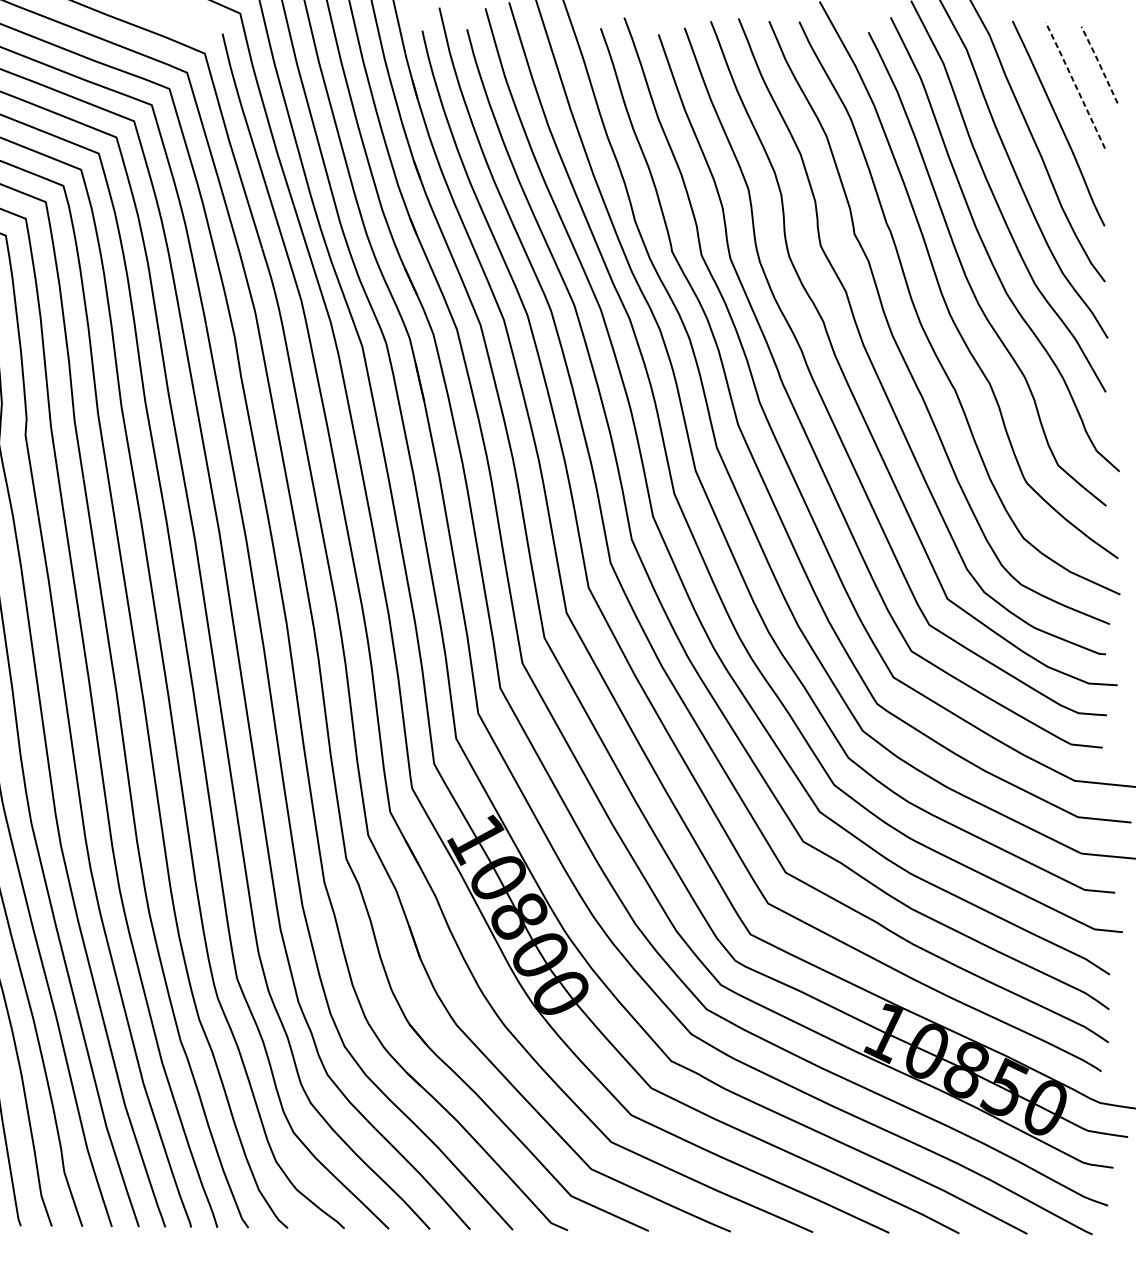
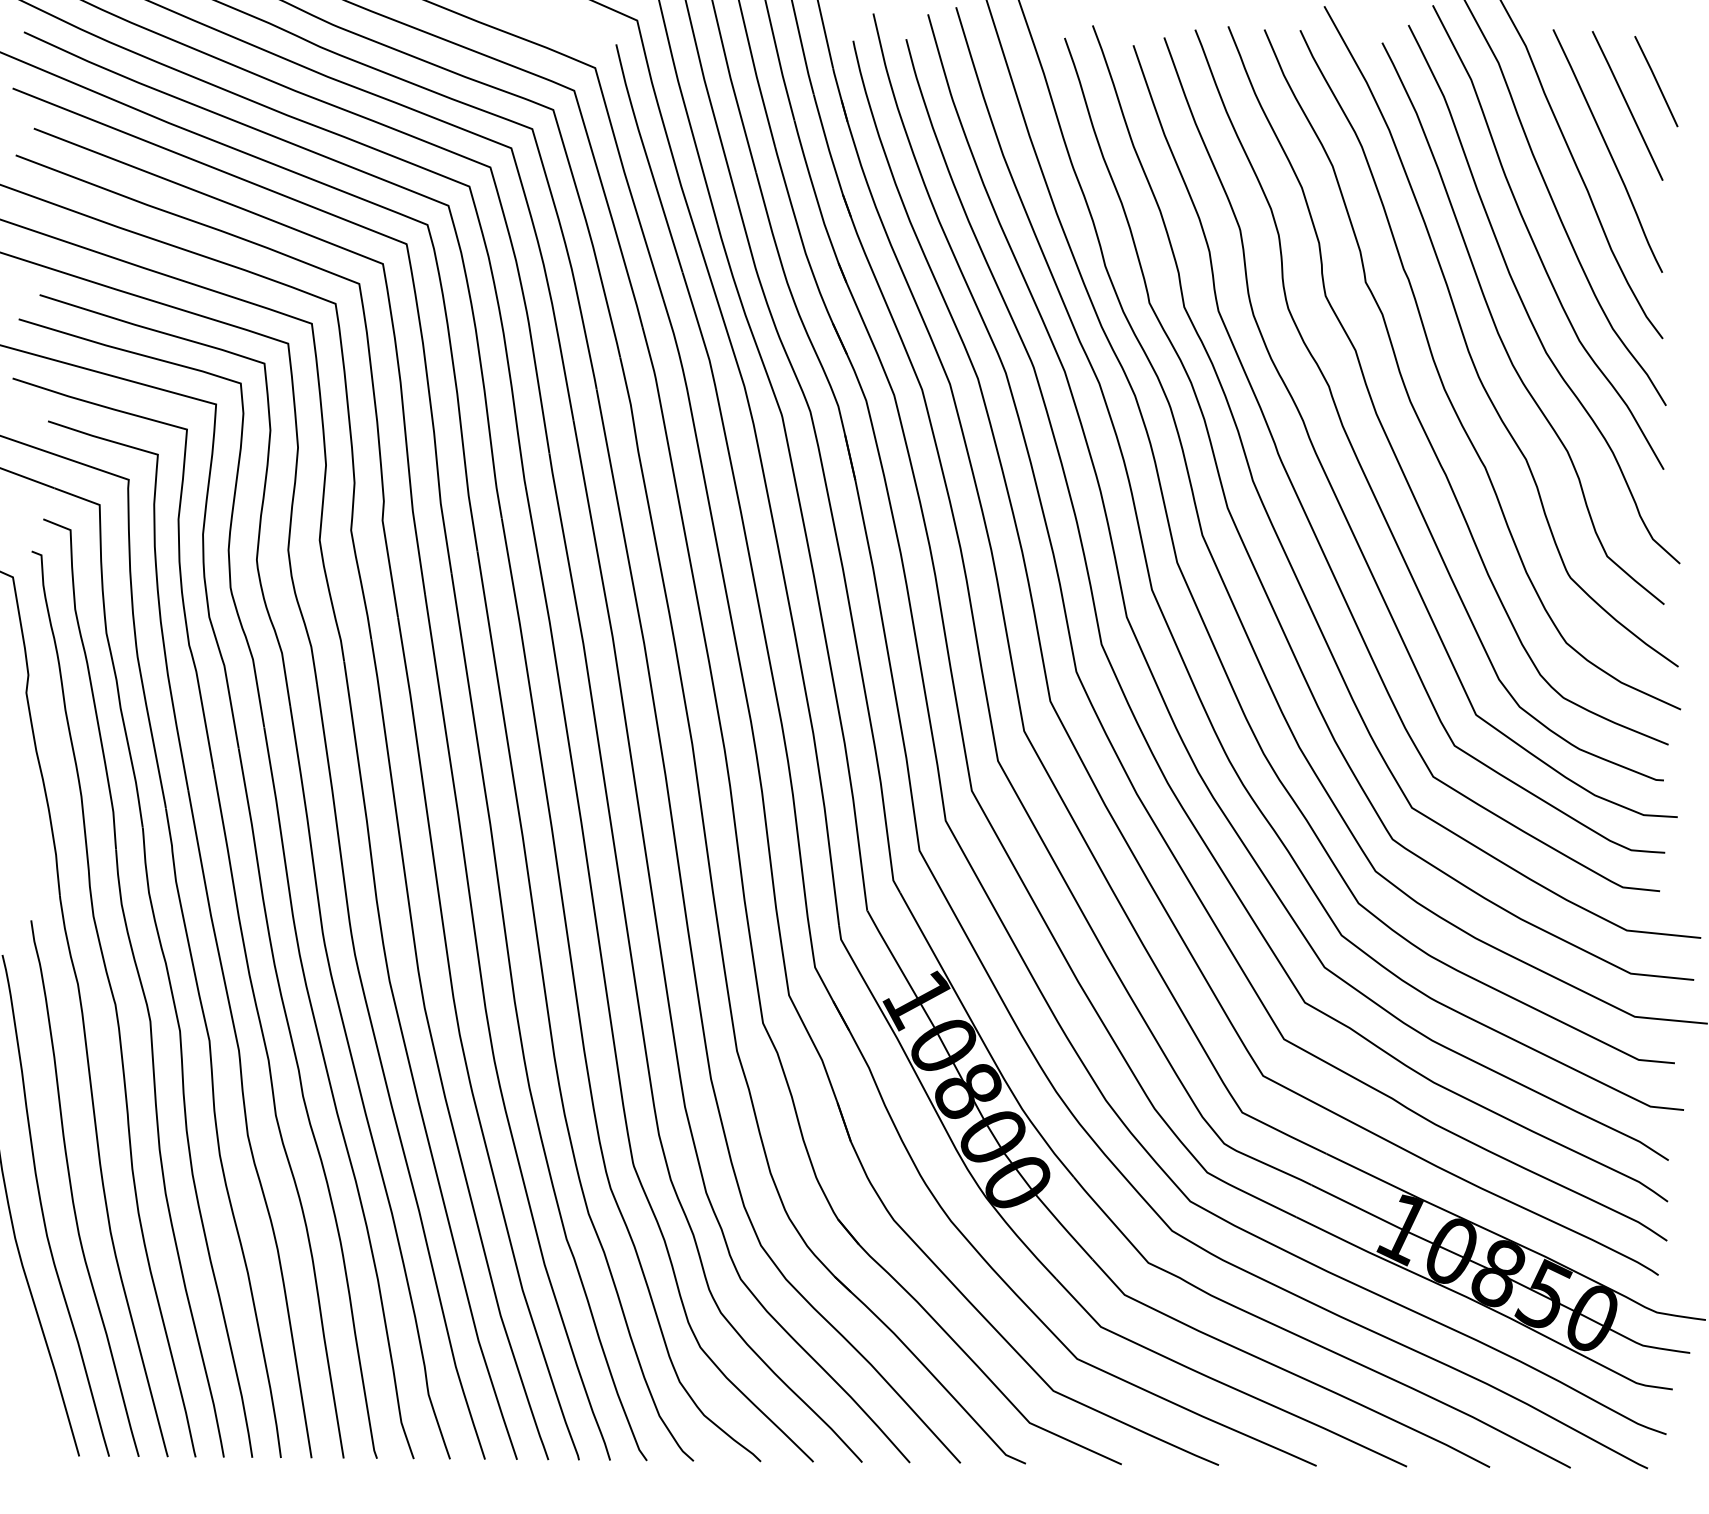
line: (1099, 64) -> (1656, 80), dashed -> solid
line: (1075, 84) -> (1627, 104), dashed -> solid

